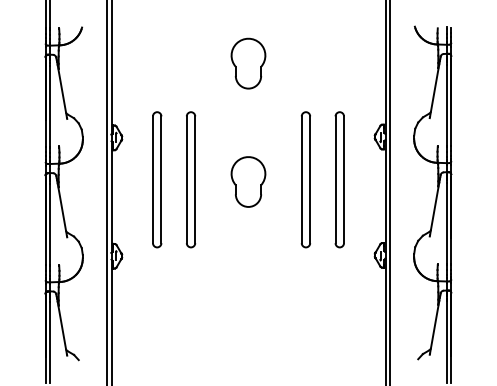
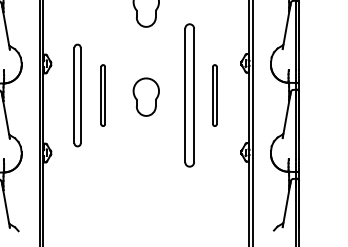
part: (191, 179) -> (103, 95), size x0.6
part: (305, 179) -> (189, 95), size x1.4
part: (339, 179) -> (214, 95), size x0.6

